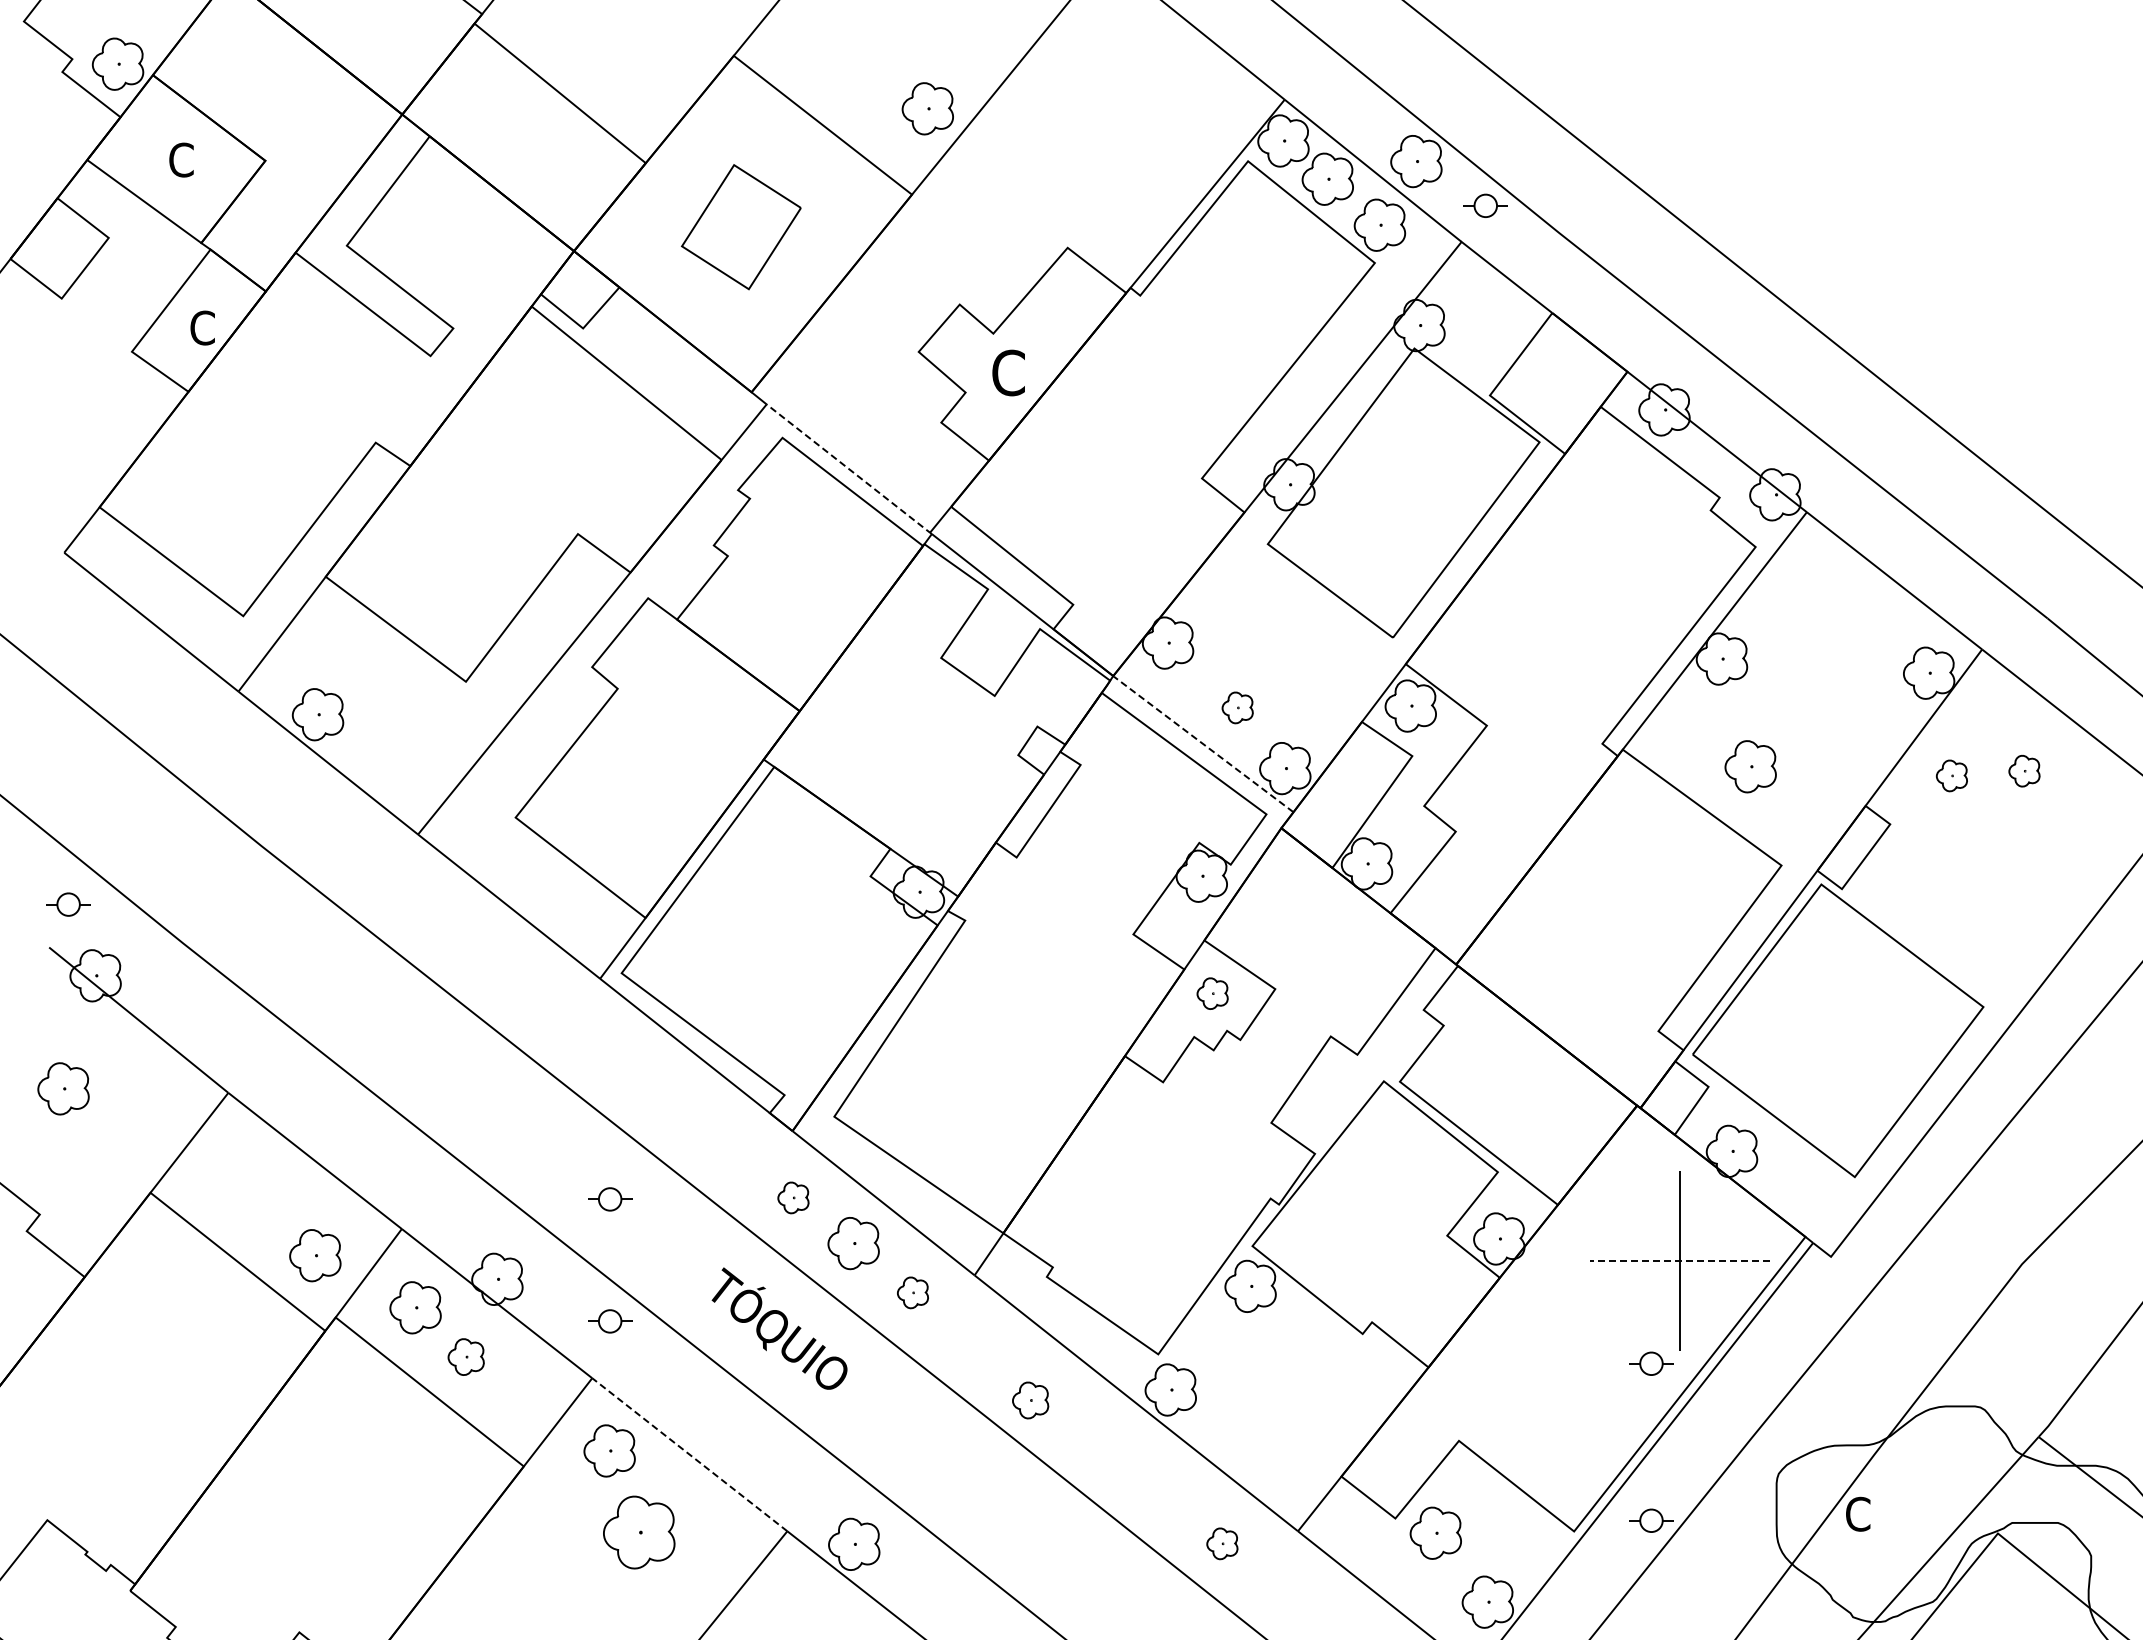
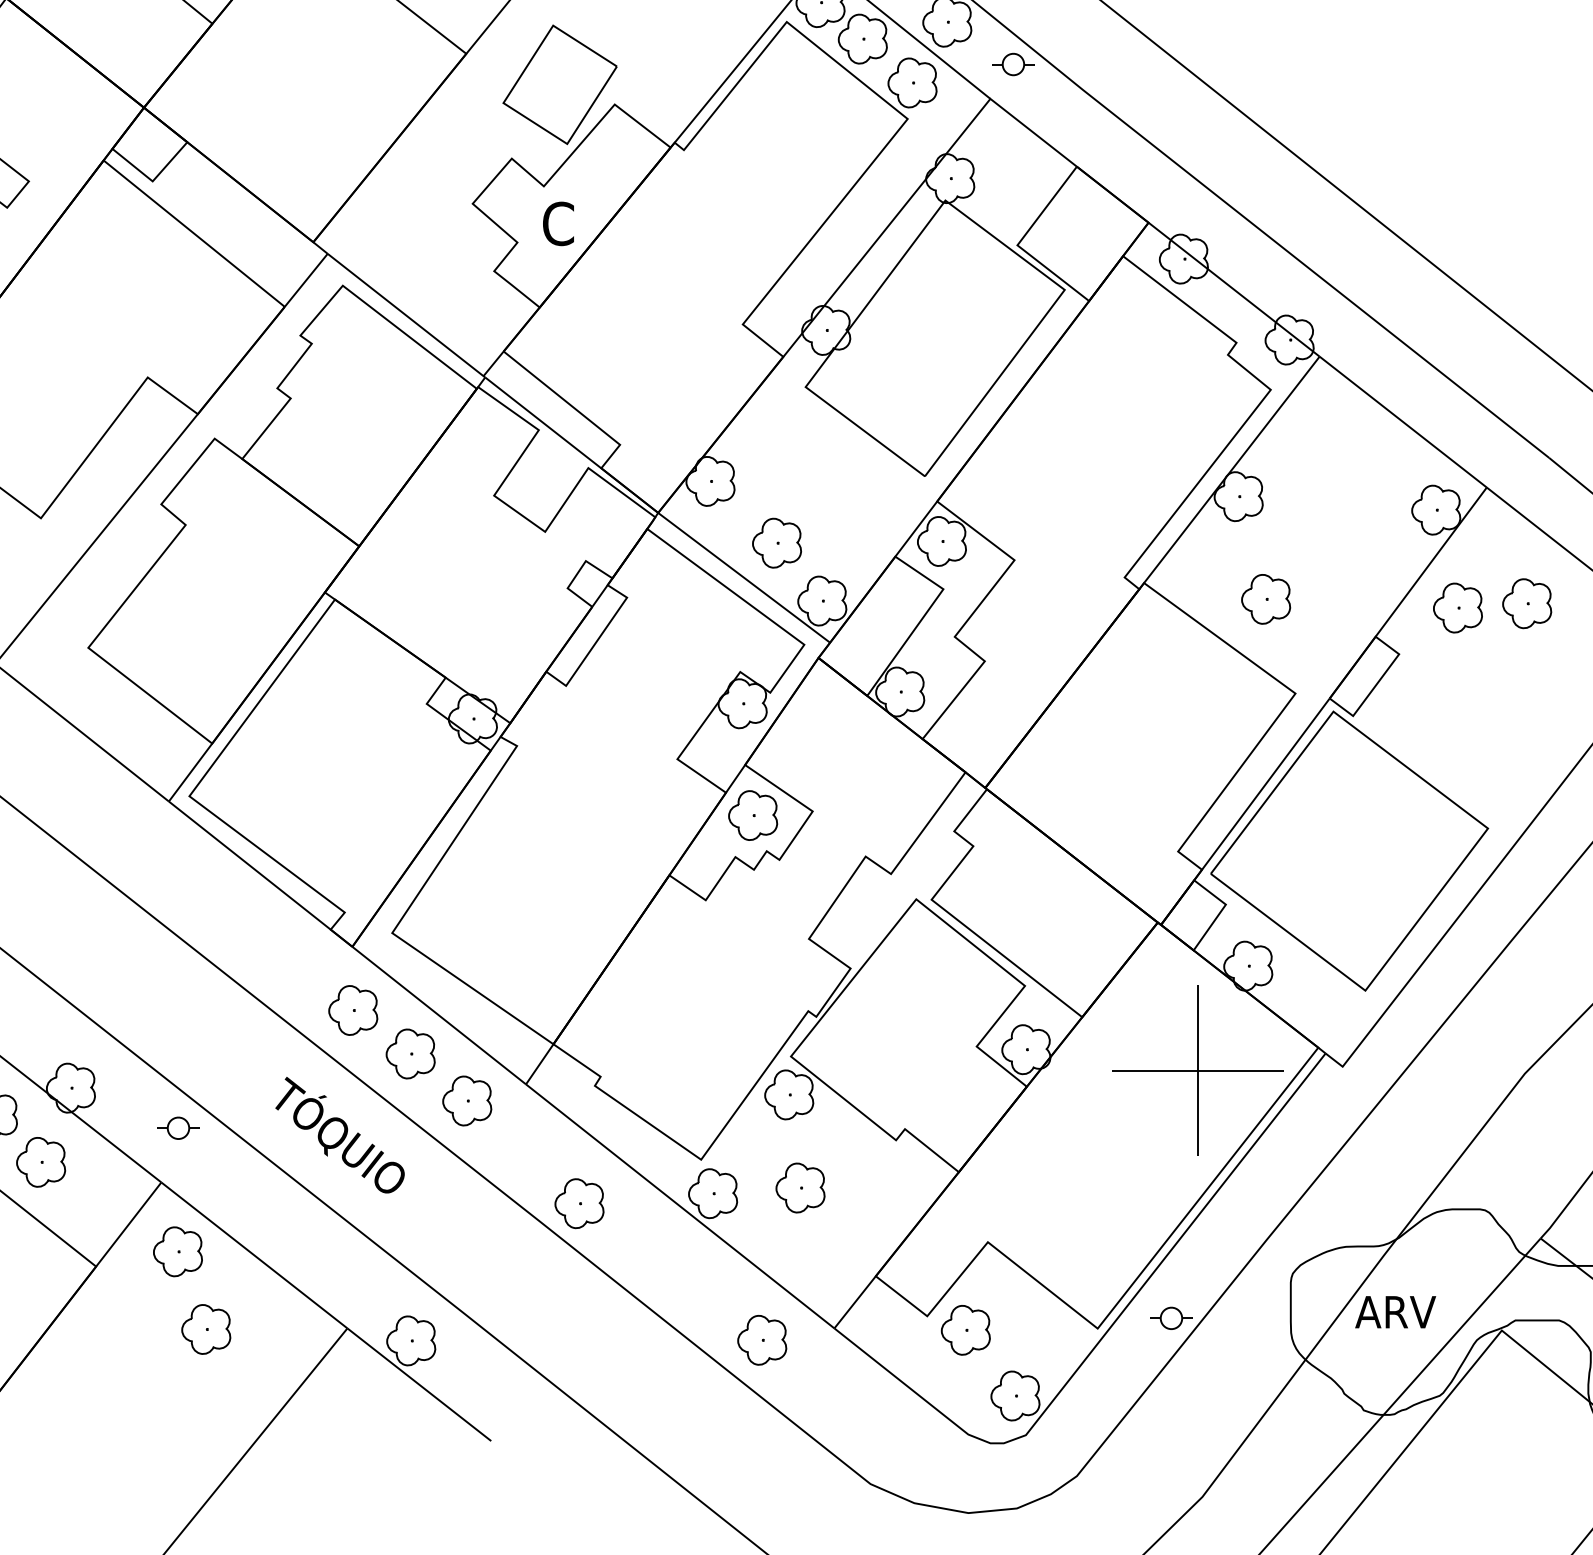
part: (741, 227) -> (560, 85), moved
line: (849, 469) -> (406, 315), dashed -> solid
part: (1237, 707) -> (776, 542), size x1.67
line: (1202, 743) -> (743, 577), dashed -> solid
part: (2024, 770) -> (1527, 602), size x1.67
part: (1951, 775) -> (1457, 607), size x1.67
part: (1212, 993) -> (752, 815), size x1.67
part: (793, 1197) -> (353, 1010), size x1.67
part: (610, 1199) -> (178, 1012), removed
line: (1679, 1260) -> (1198, 1070), dashed -> solid
part: (912, 1292) -> (466, 1100), size x1.67
part: (466, 1356) -> (41, 1161), size x1.43
part: (1651, 1363) -> (1171, 1168), removed
part: (1262, 1383) -> (800, 1187), added
part: (1030, 1400) -> (579, 1203), size x1.43
line: (689, 1454) -> (254, 1255), dashed -> solid
text: (1886, 1513) -> (1395, 1311), C -> ARV
part: (639, 1531) -> (206, 1328), size x0.71
part: (1222, 1543) -> (762, 1340), size x1.67

